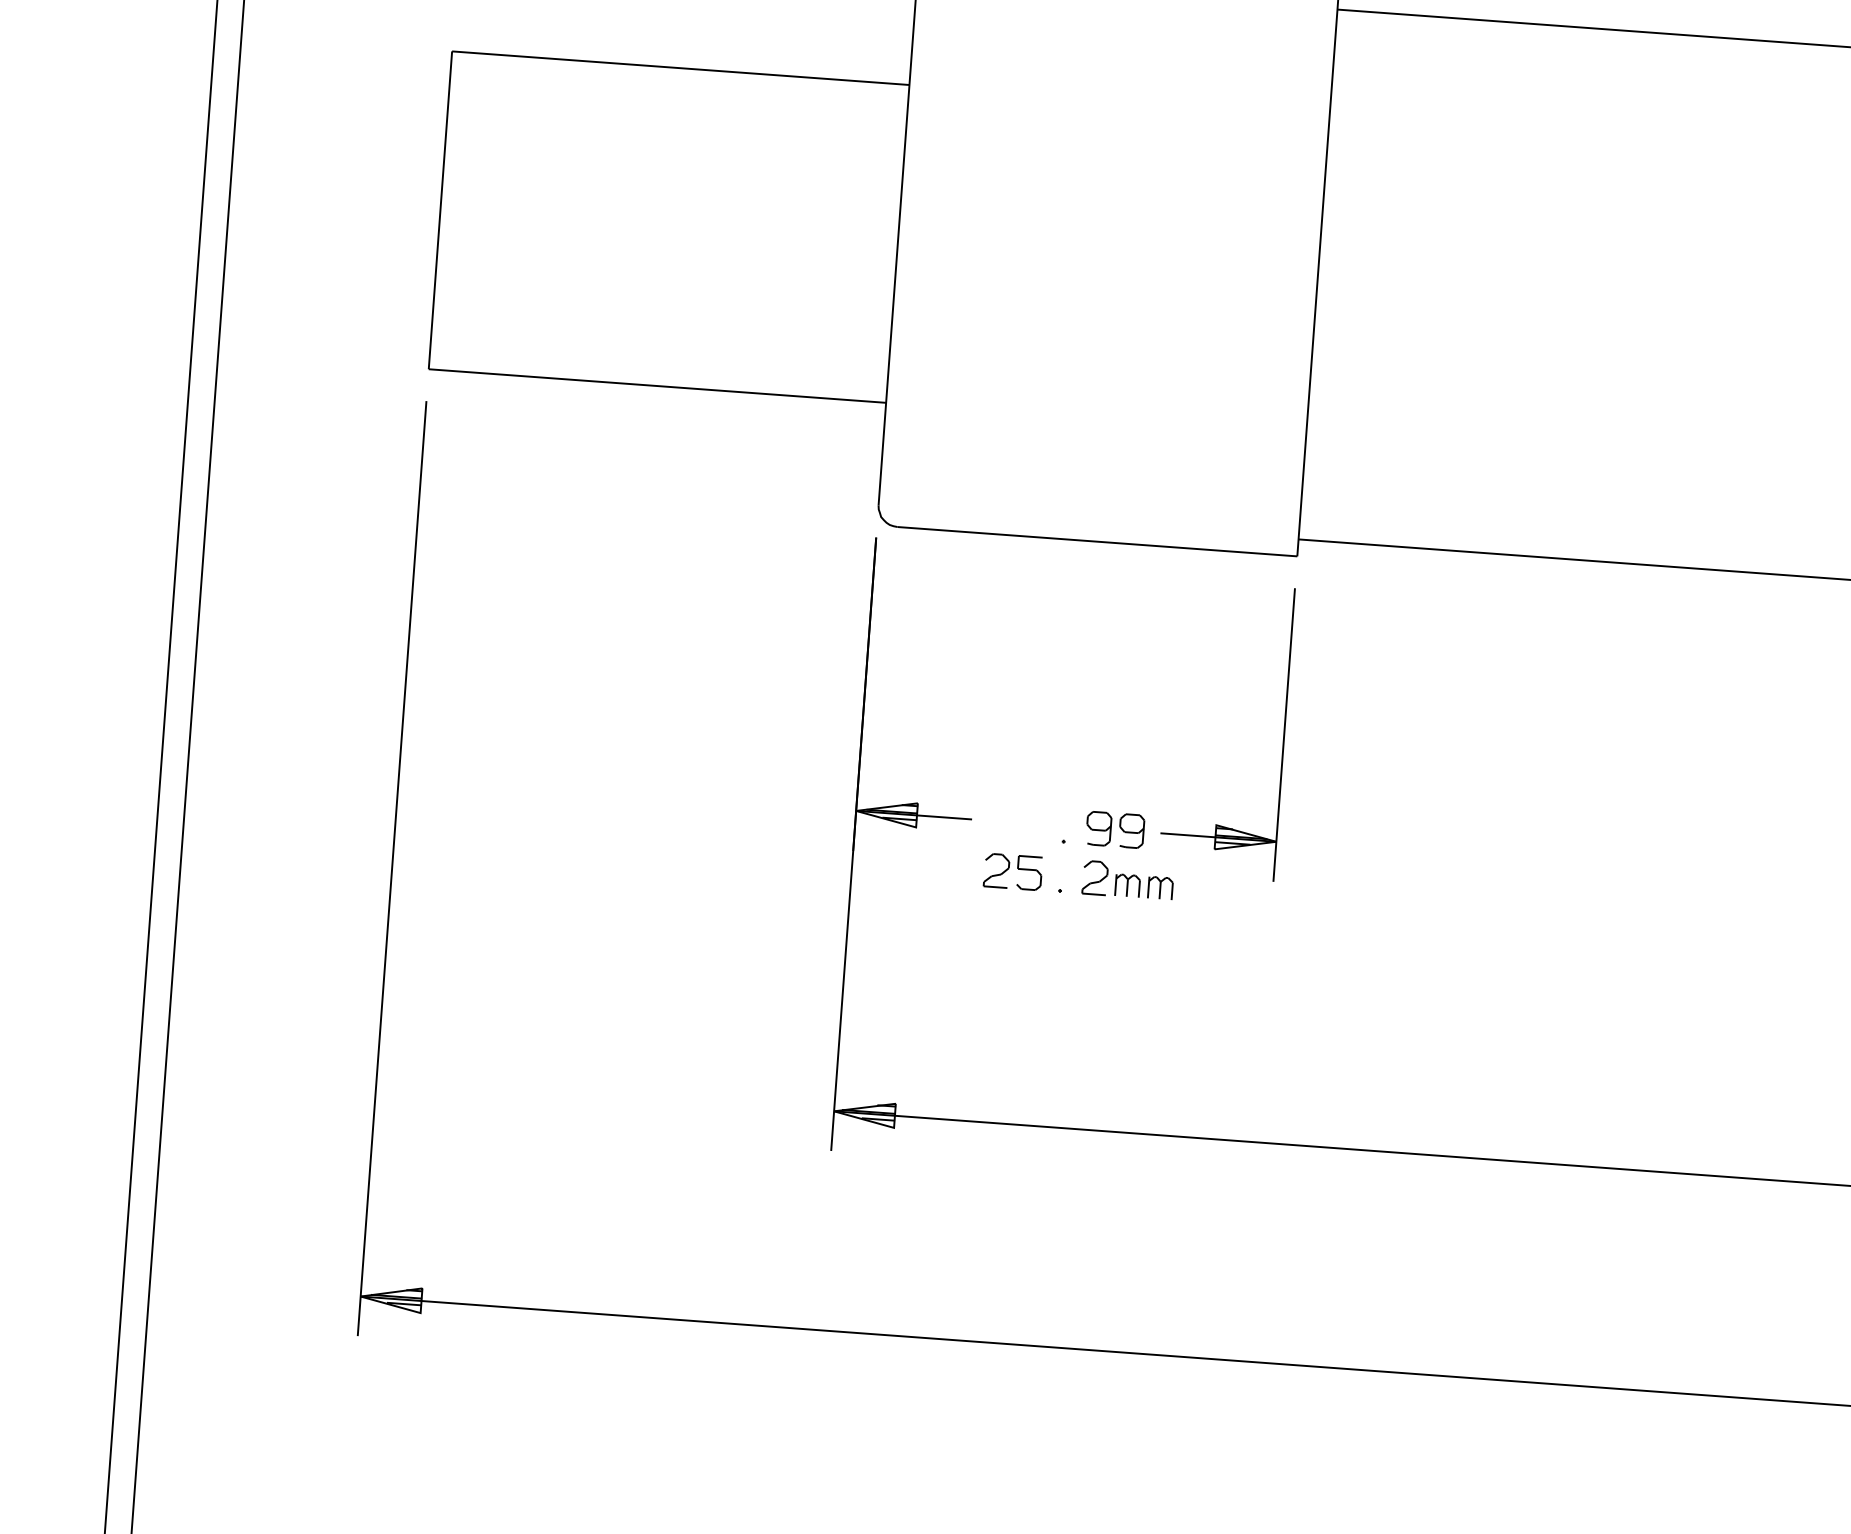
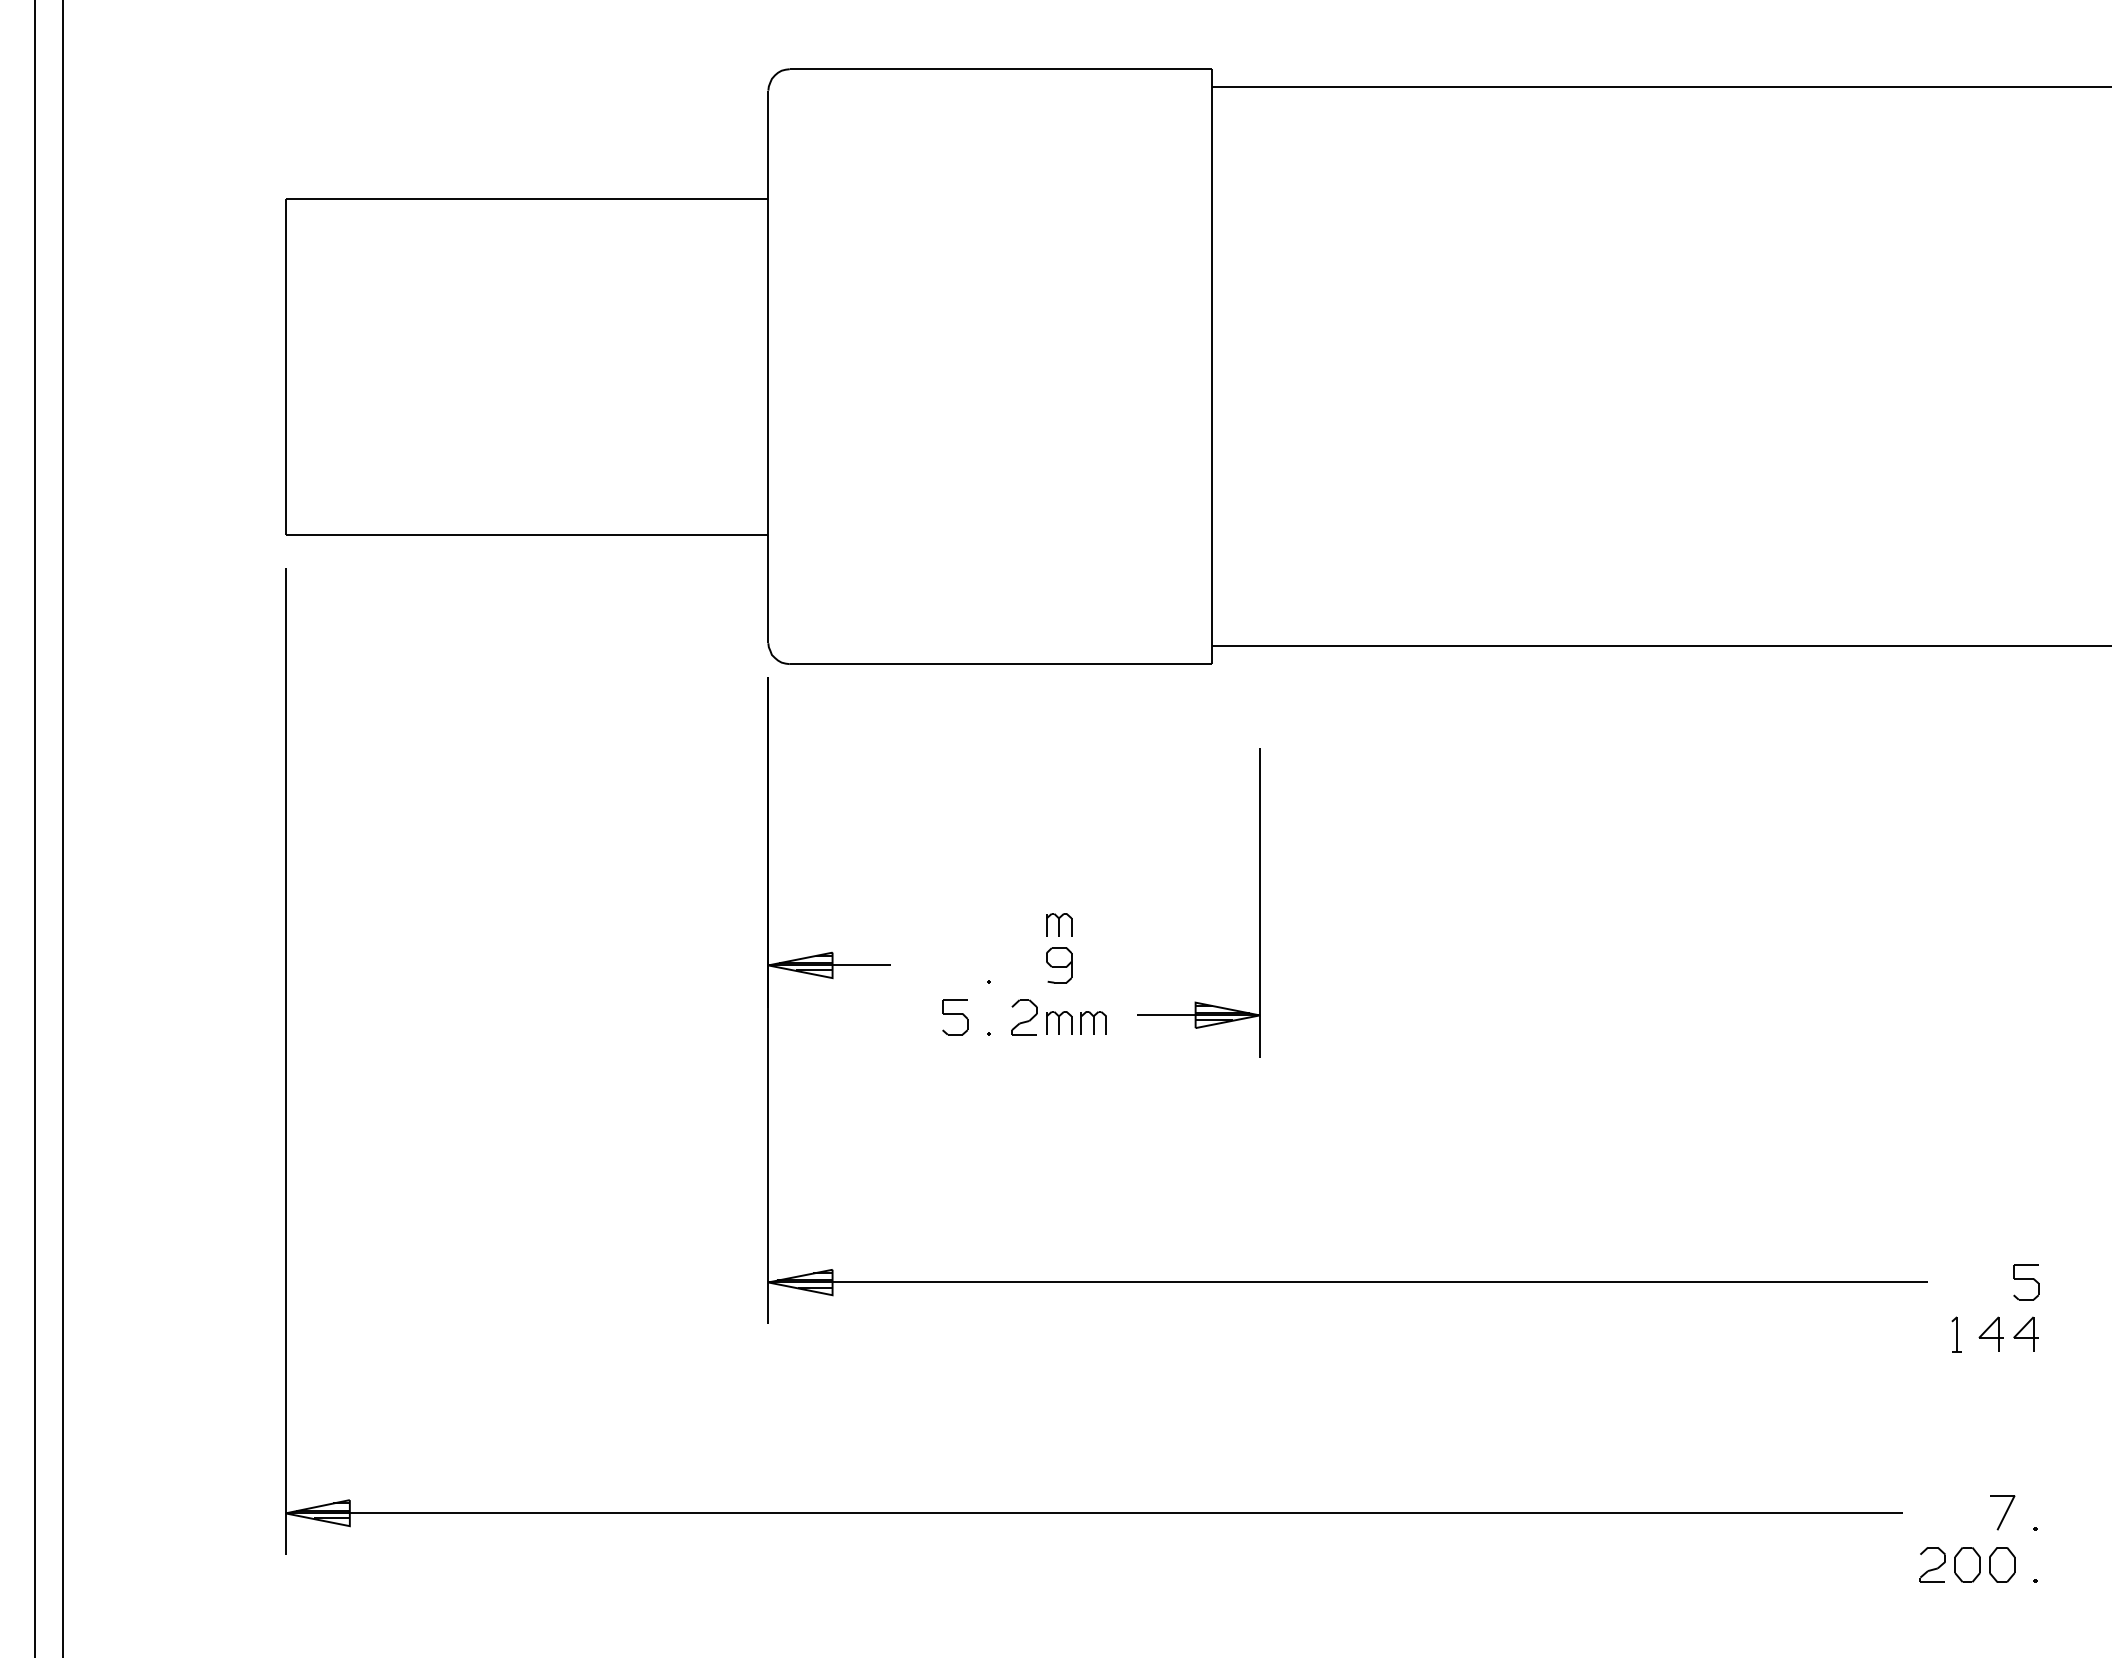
part: (1283, 734) -> (1259, 902), moved
part: (1134, 792) -> (1059, 924), added
part: (1098, 828) -> (1024, 965), removed
part: (996, 870) -> (920, 1017), removed

